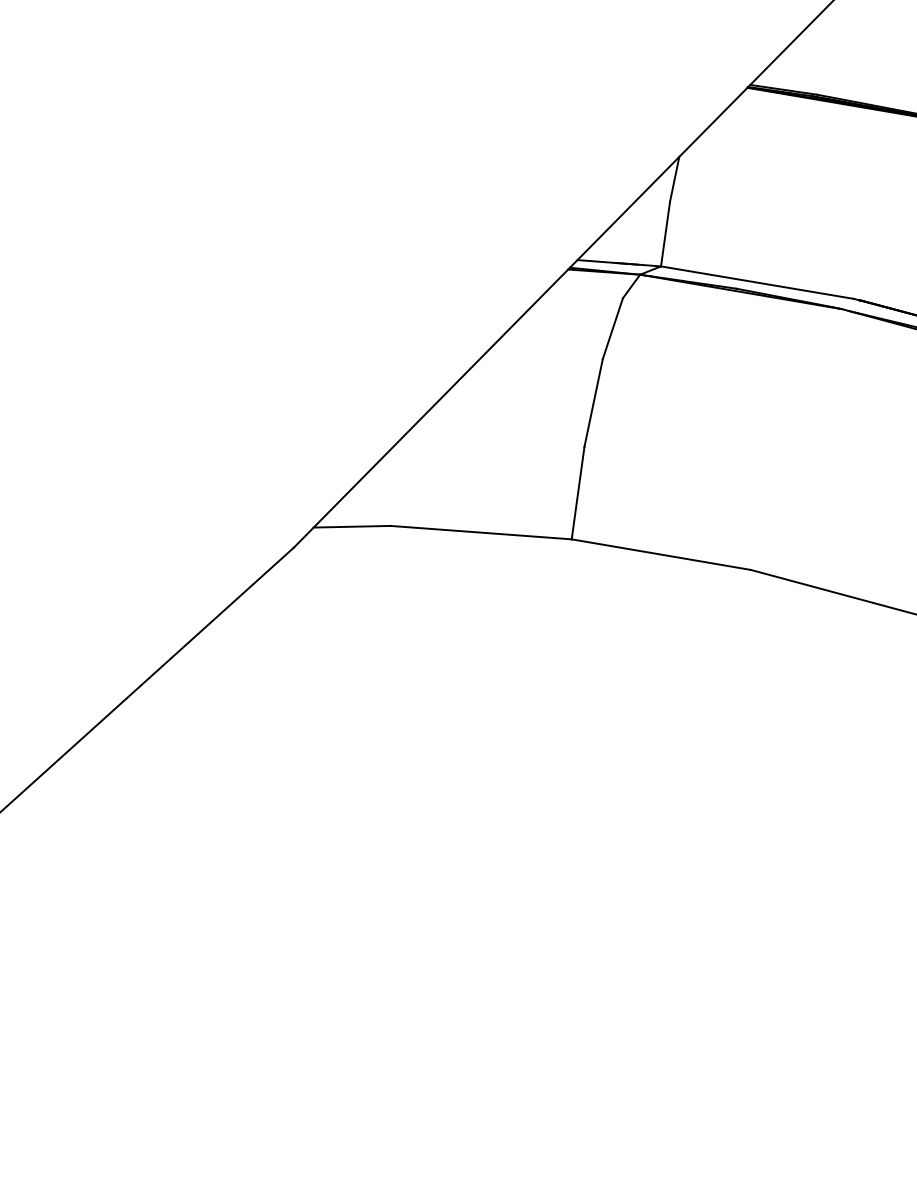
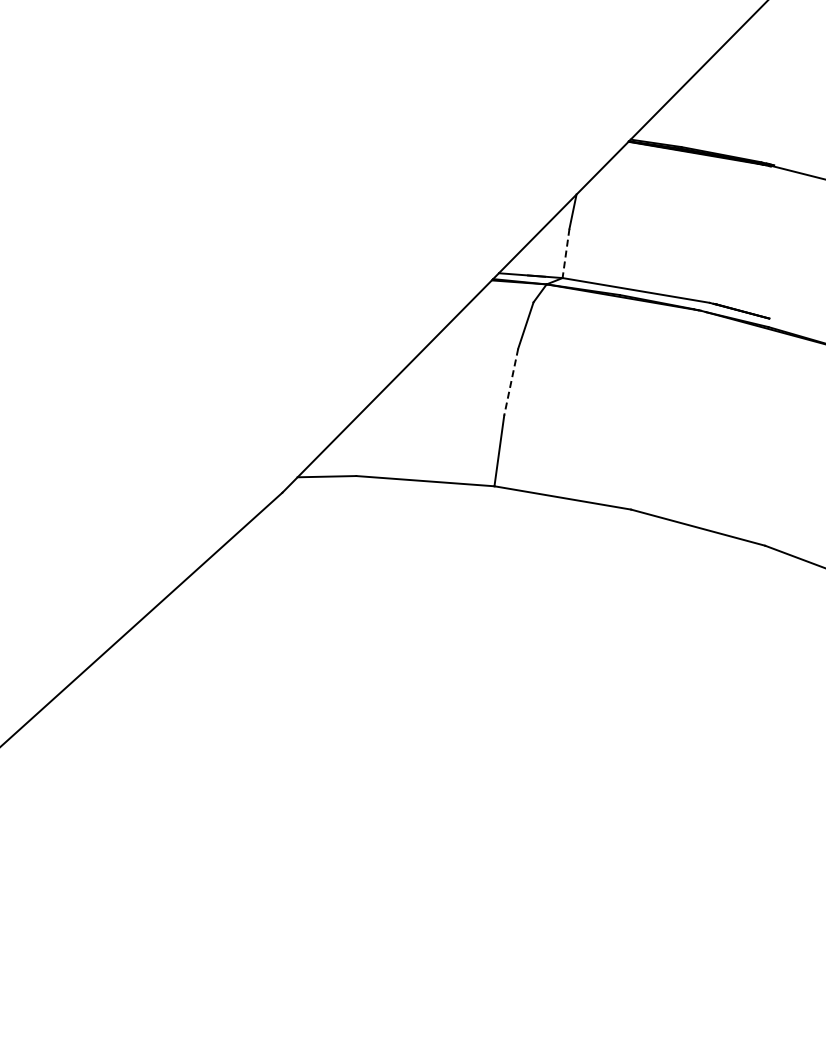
line: (666, 234) -> (566, 253), solid -> dashed
line: (594, 403) -> (511, 382), solid -> dashed

